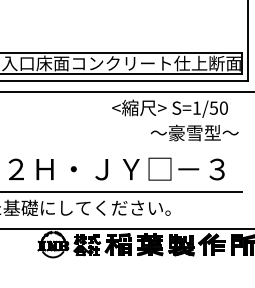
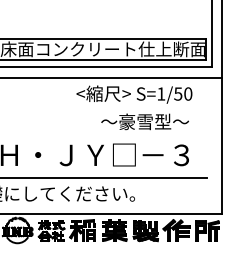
text: (194, 132) -> (144, 121), moved

